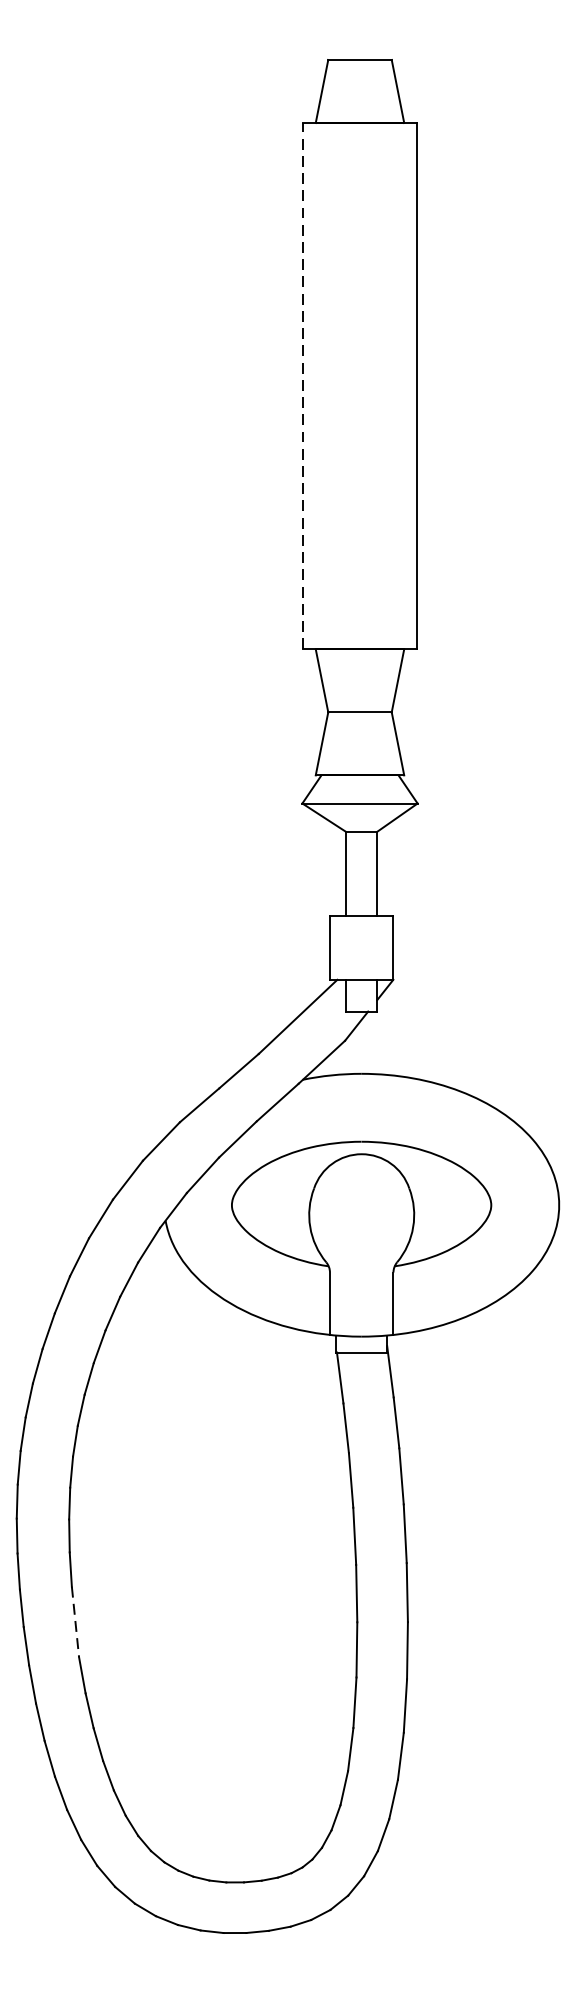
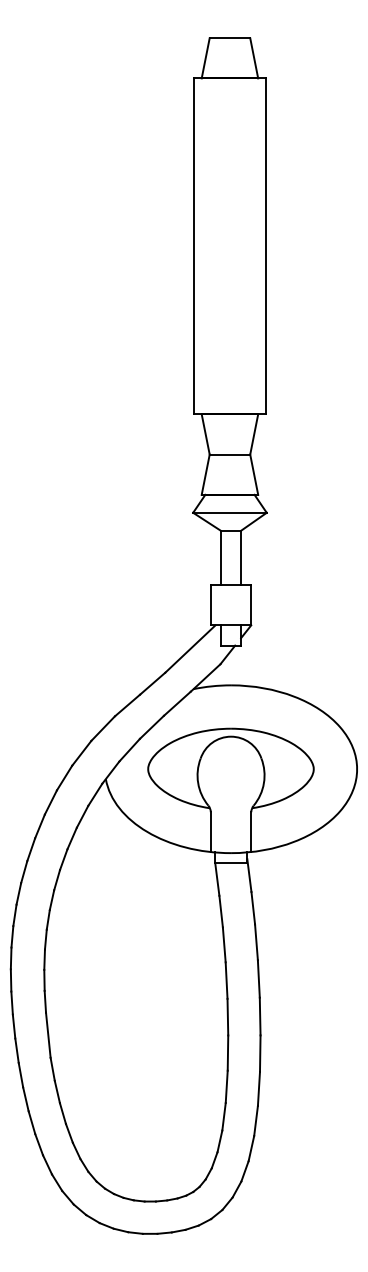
line: (302, 386) -> (193, 246), dashed -> solid
line: (75, 1622) -> (48, 1035), dashed -> solid

